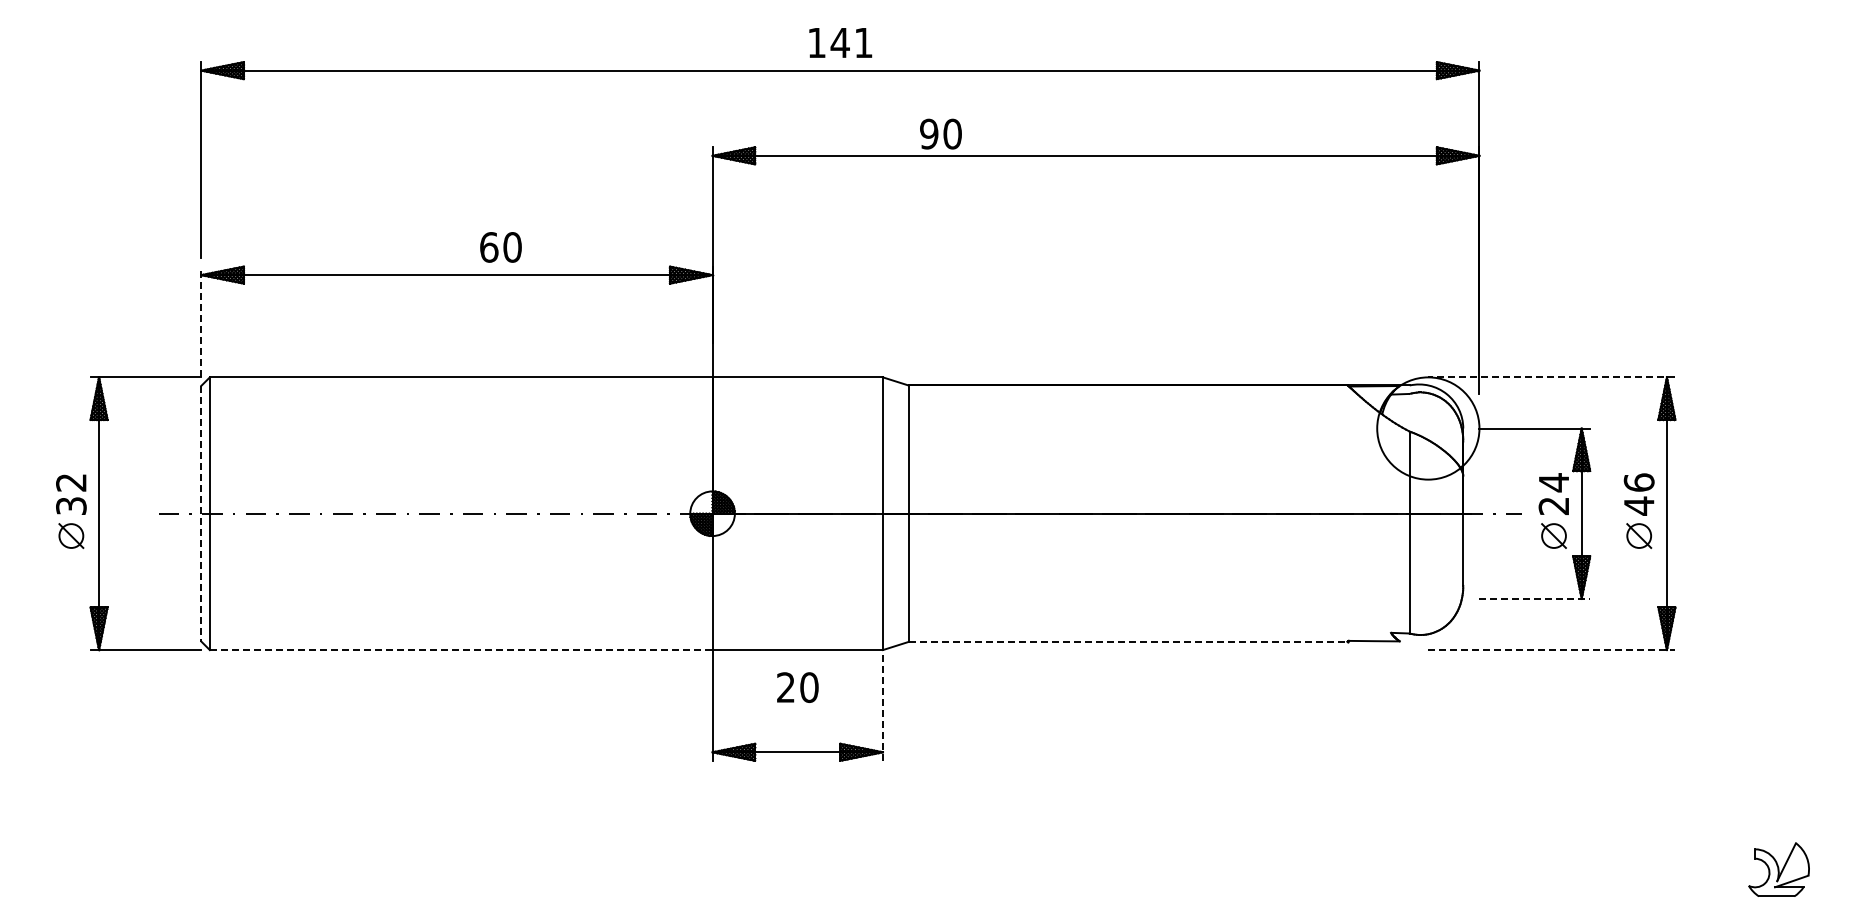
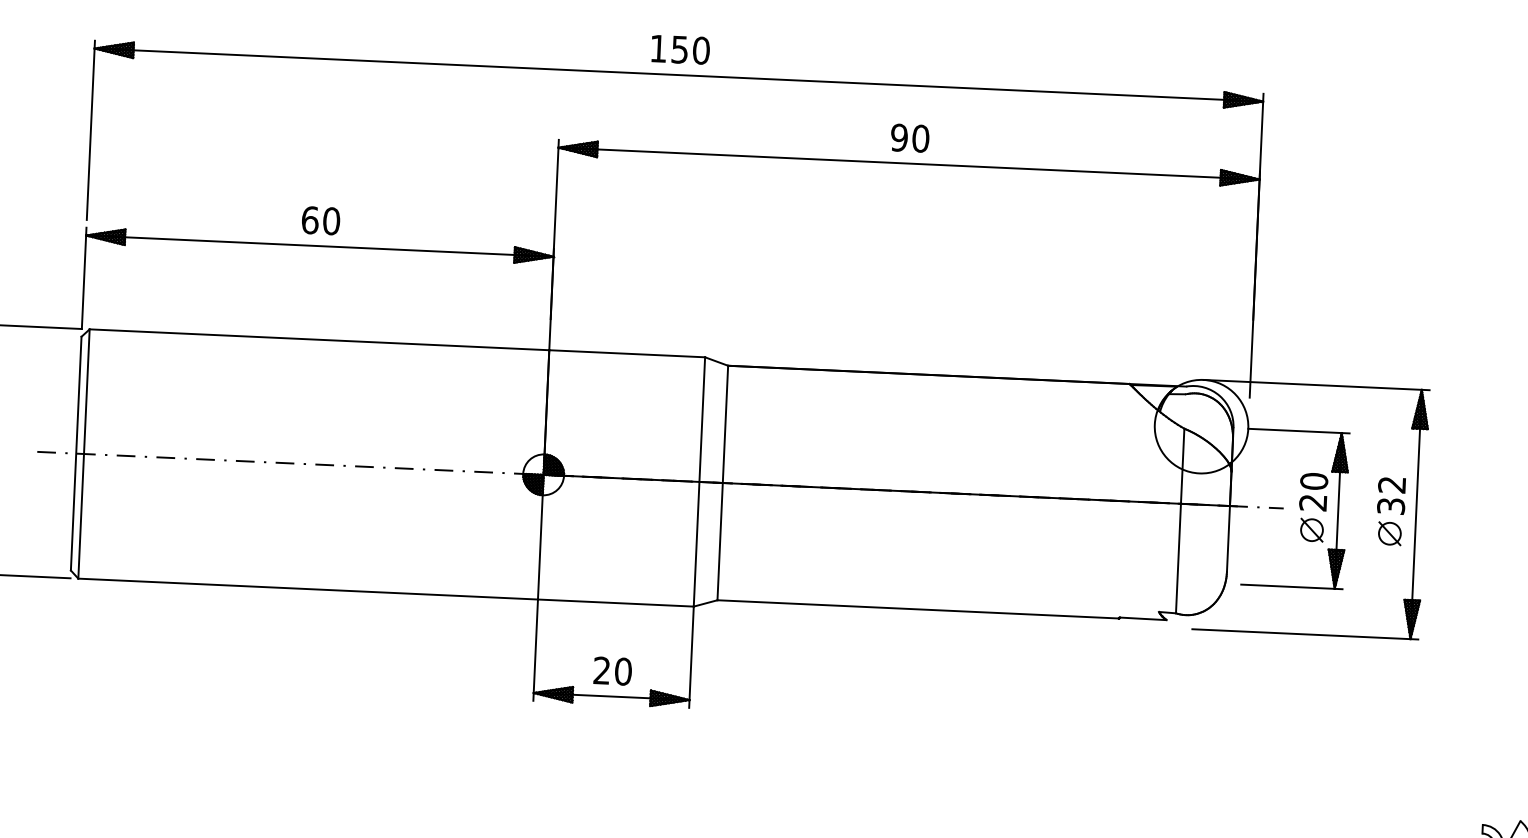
text: (851, 42) -> (690, 49), 141 -> 150
text: (940, 133) -> (909, 137), moved
text: (500, 247) -> (320, 220), moved
line: (201, 321) -> (84, 277), dashed -> solid
line: (1551, 377) -> (1316, 385), dashed -> solid
text: (1553, 482) -> (1313, 481), 24 -> 20
text: (1638, 494) -> (1390, 495), 46 -> 32
line: (201, 513) -> (76, 453), dashed -> solid
line: (1535, 598) -> (1292, 586), dashed -> solid
line: (1128, 641) -> (918, 608), dashed -> solid
line: (461, 650) -> (308, 589), dashed -> solid
line: (1551, 650) -> (1304, 634), dashed -> solid
text: (797, 687) -> (612, 671), moved
line: (883, 704) -> (691, 656), dashed -> solid

